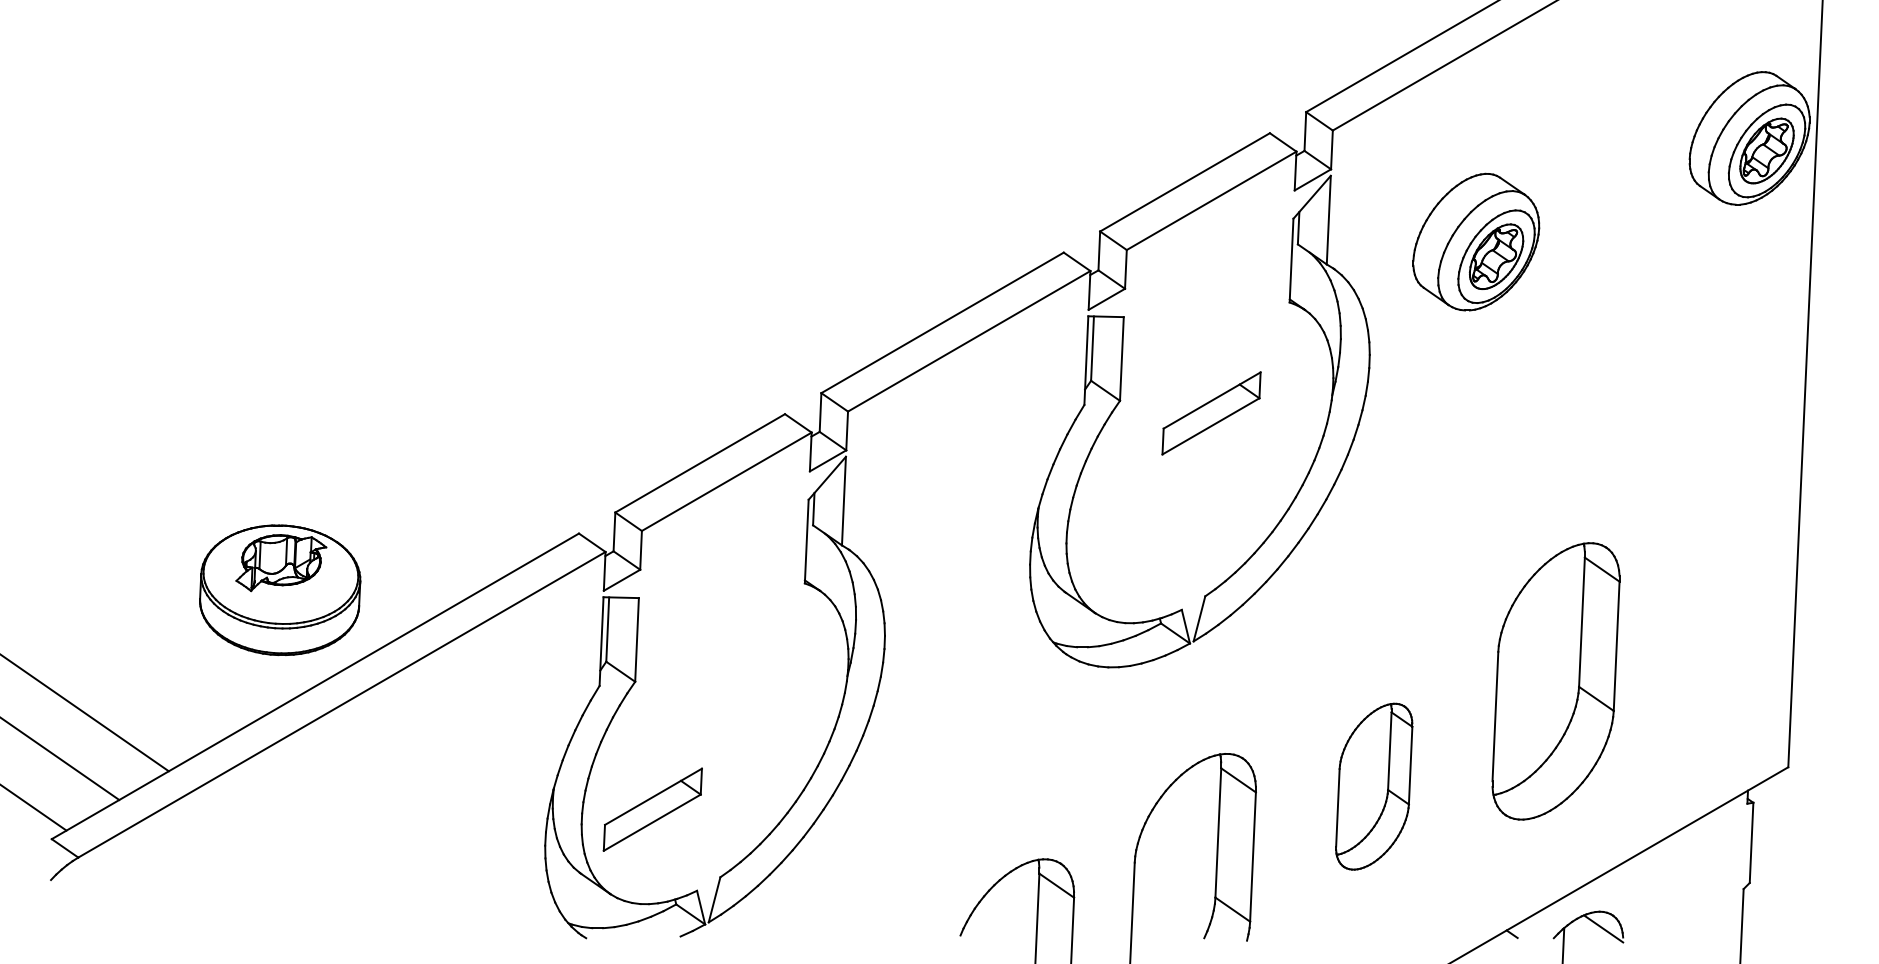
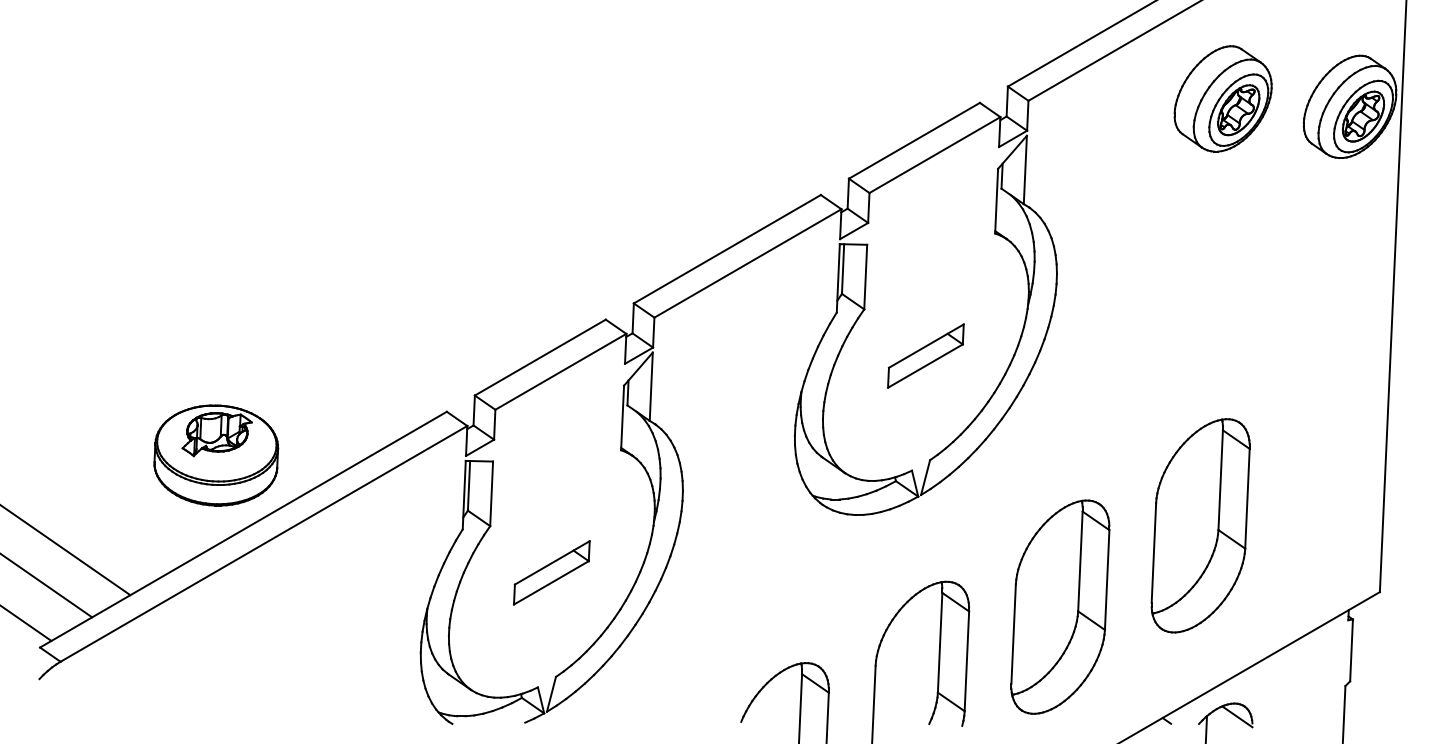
part: (1475, 241) -> (1222, 98), moved
part: (1211, 412) -> (925, 355), moved
part: (1374, 785) -> (1060, 606), size x1.67
part: (652, 809) -> (551, 572), moved

